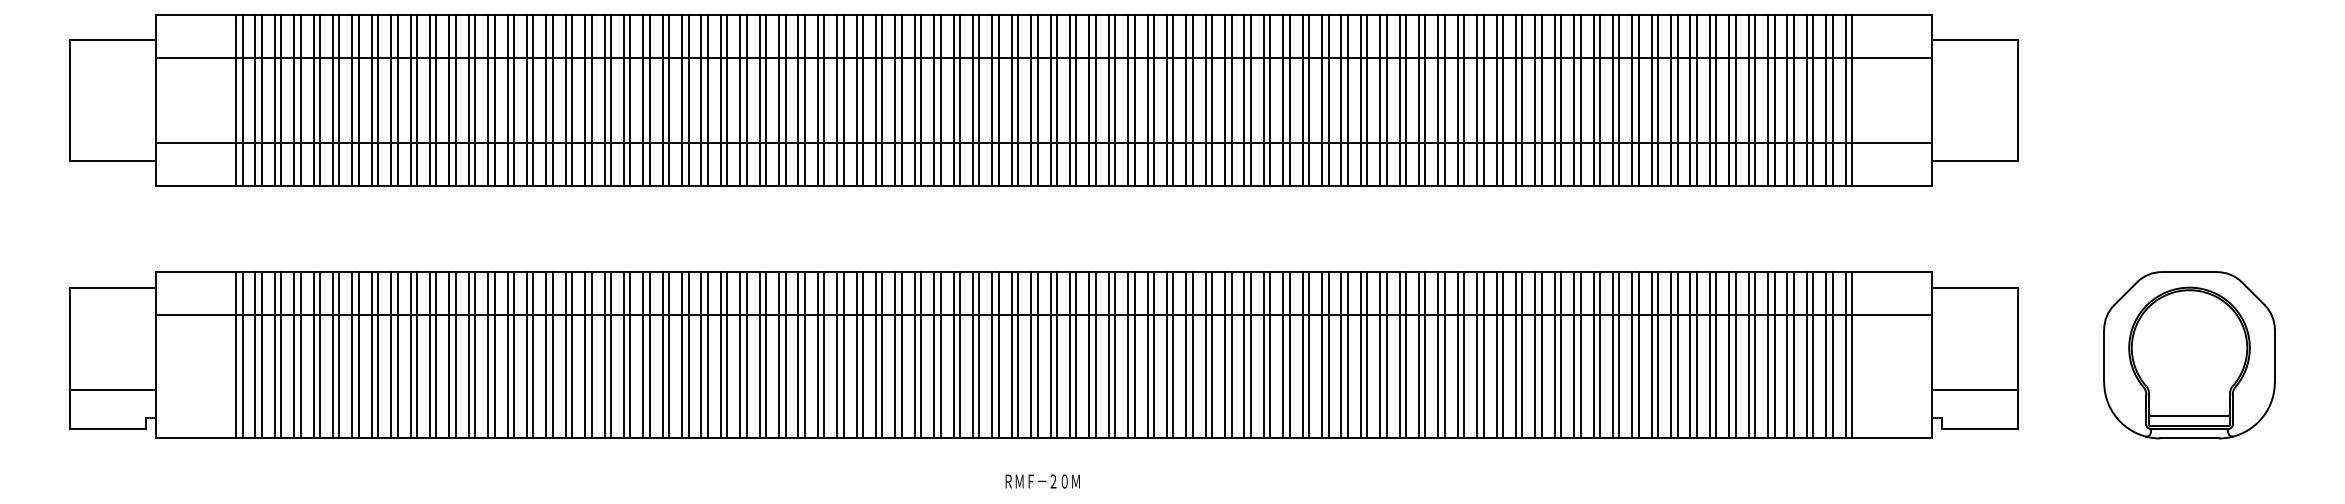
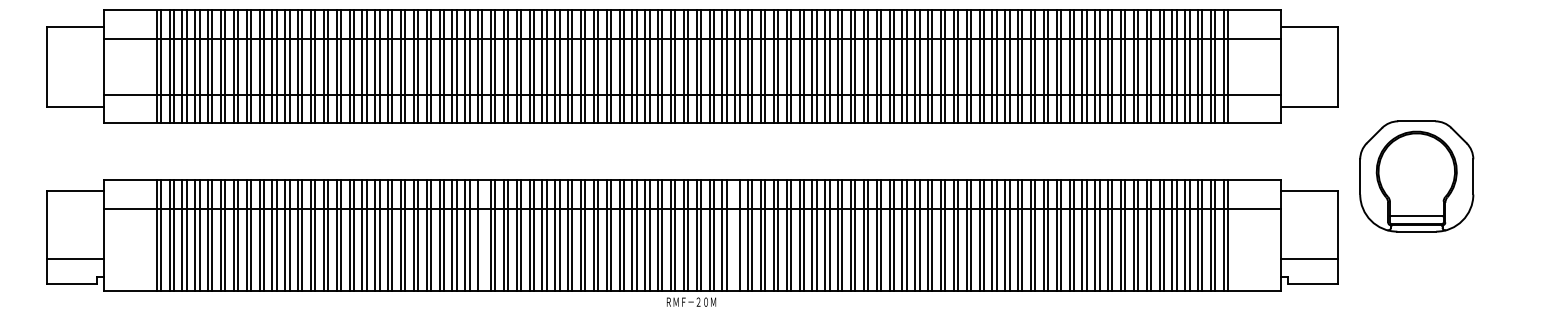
line: (727, 355) -> (482, 235), removed
line: (1109, 355) -> (735, 235), removed
part: (2189, 355) -> (1416, 176), moved
text: (1042, 480) -> (691, 301), moved

